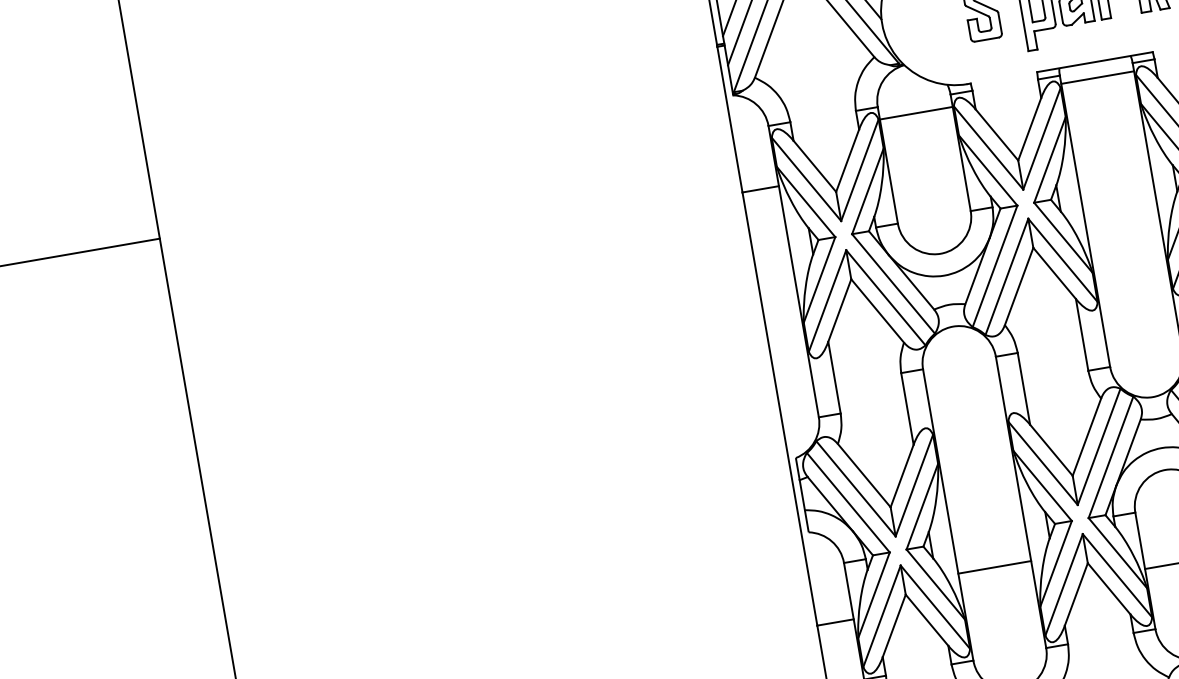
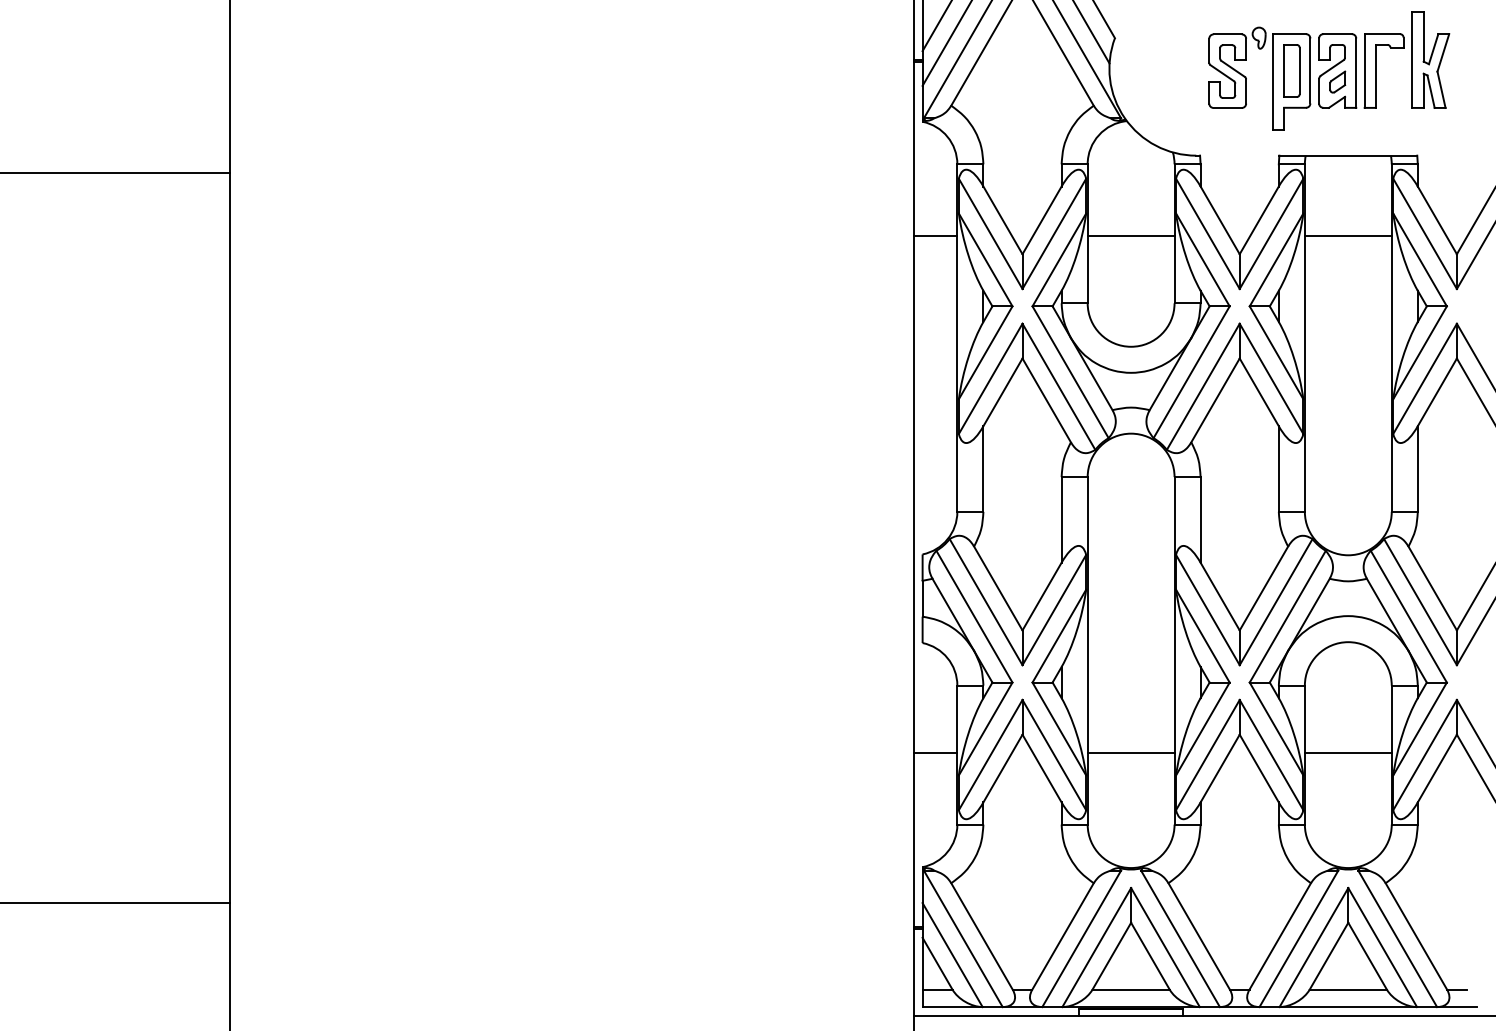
line: (1097, 78) -> (1347, 236), moved
line: (915, 113) -> (1130, 236), moved
line: (994, 567) -> (1130, 752), moved

